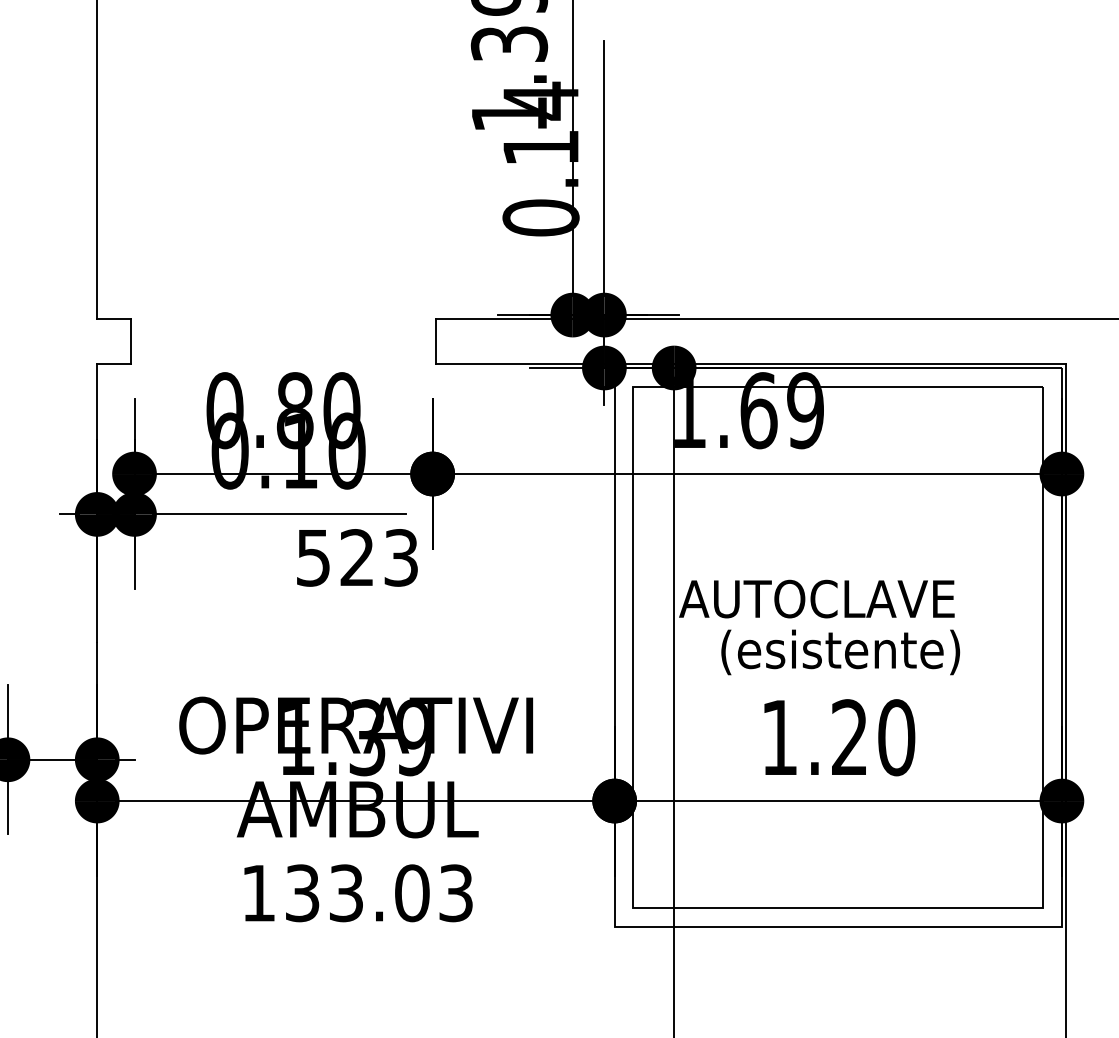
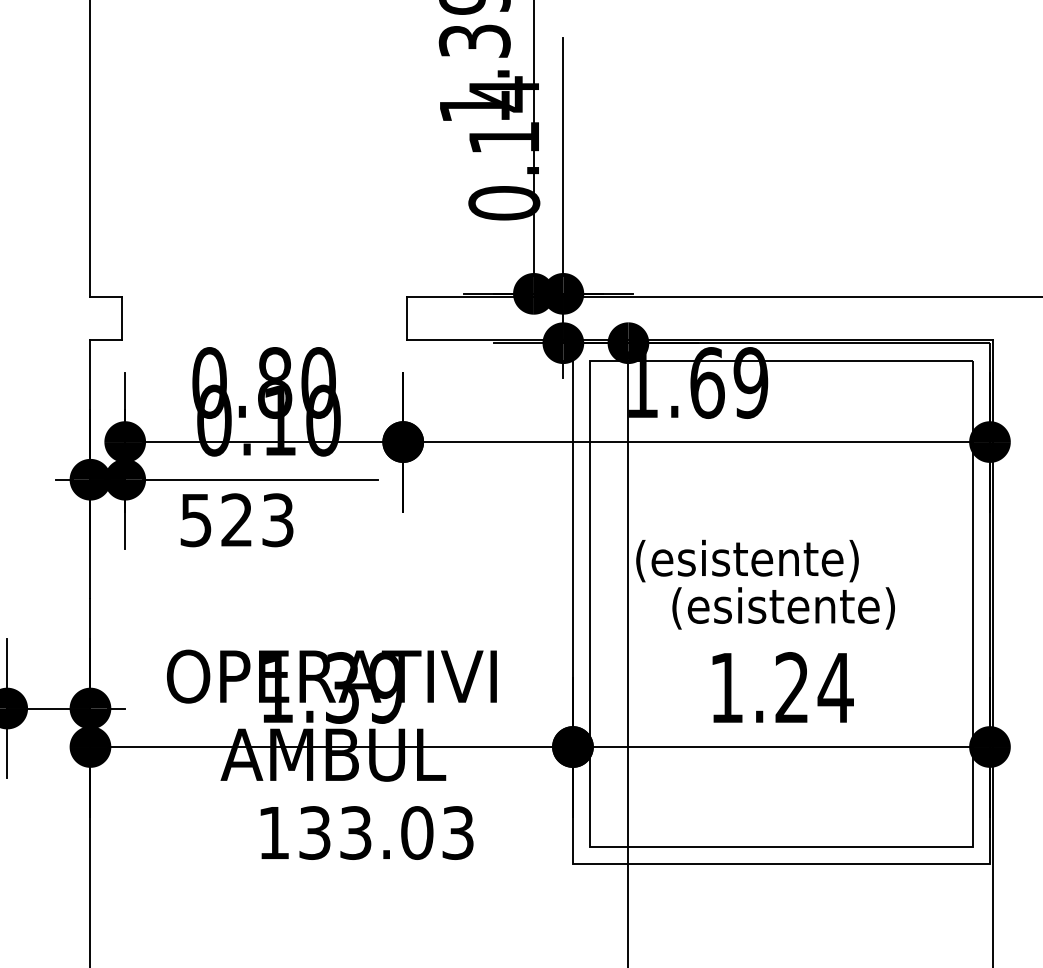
text: (356, 558) -> (236, 520), moved
text: (816, 601) -> (761, 560), AUTOCLAVE -> (esistente)
text: (896, 737) -> (835, 687), 1.20 -> 1.24
text: (357, 892) -> (366, 832), moved

